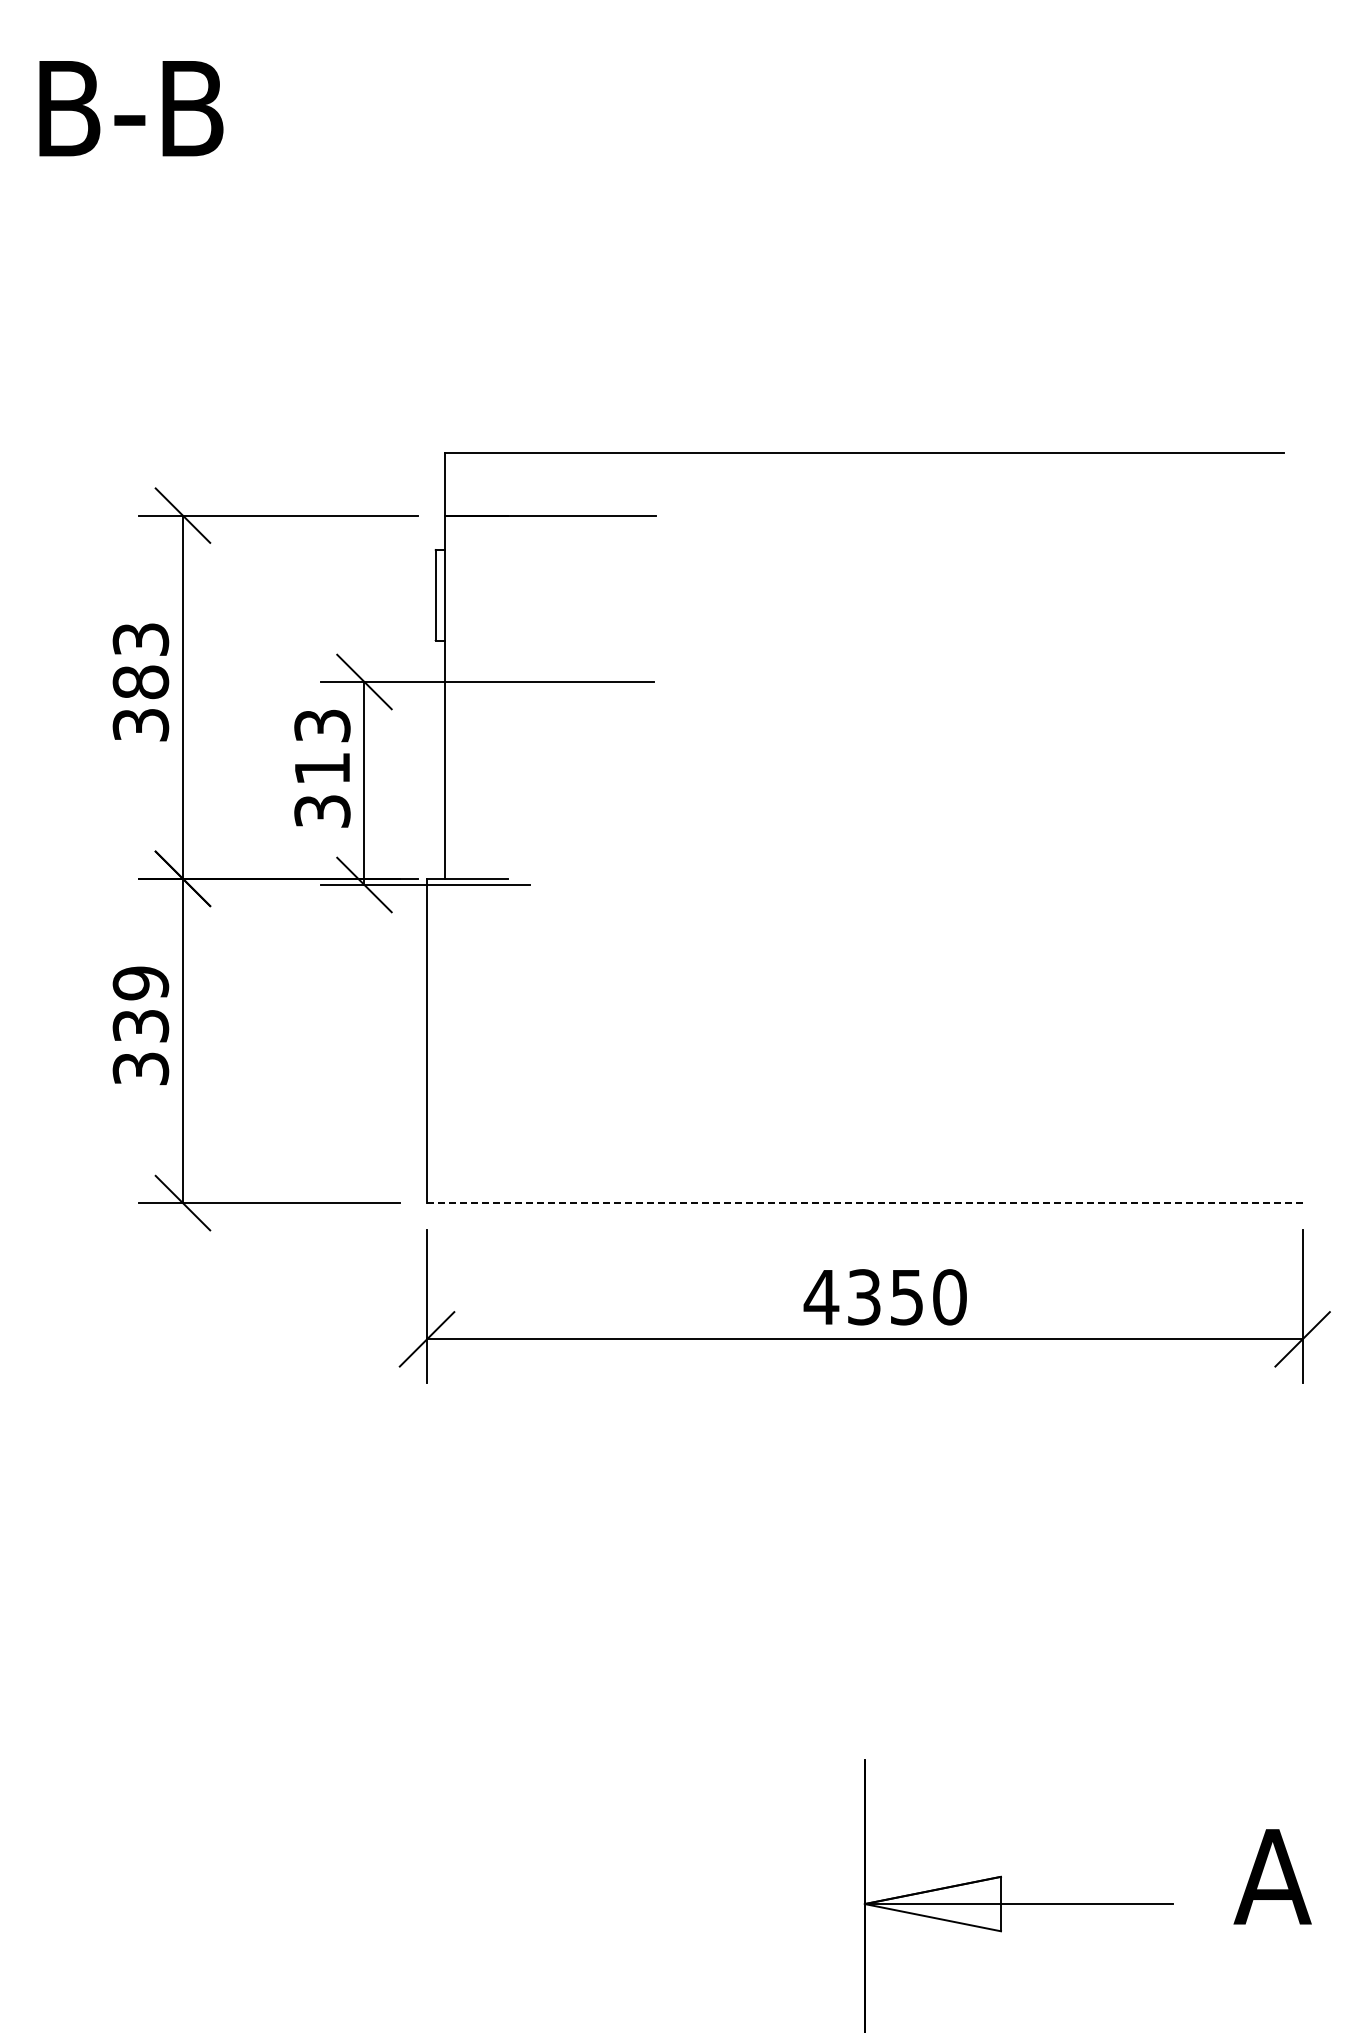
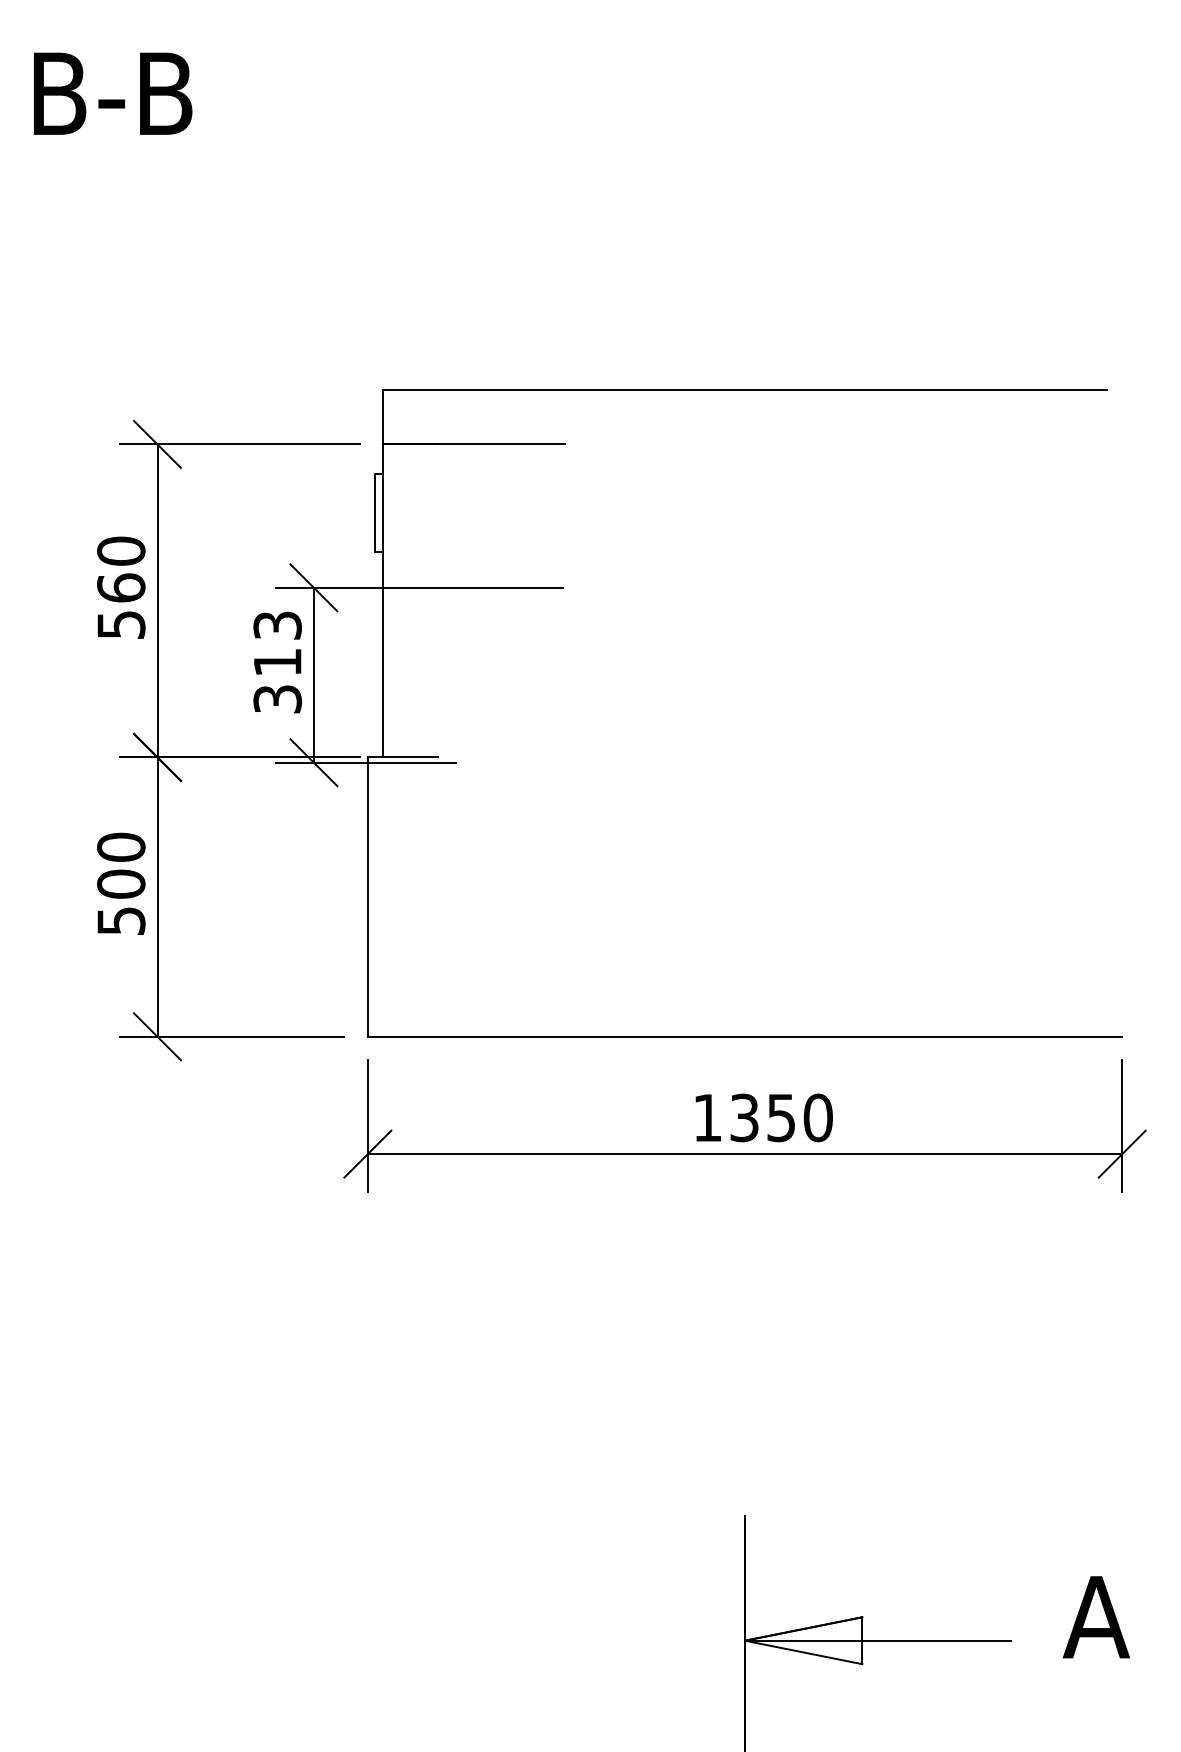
text: (140, 681) -> (120, 587), 383 -> 560
text: (140, 1025) -> (120, 883), 339 -> 500
line: (864, 1203) -> (744, 1037), dashed -> solid
text: (821, 1297) -> (707, 1118), 4350 -> 1350

